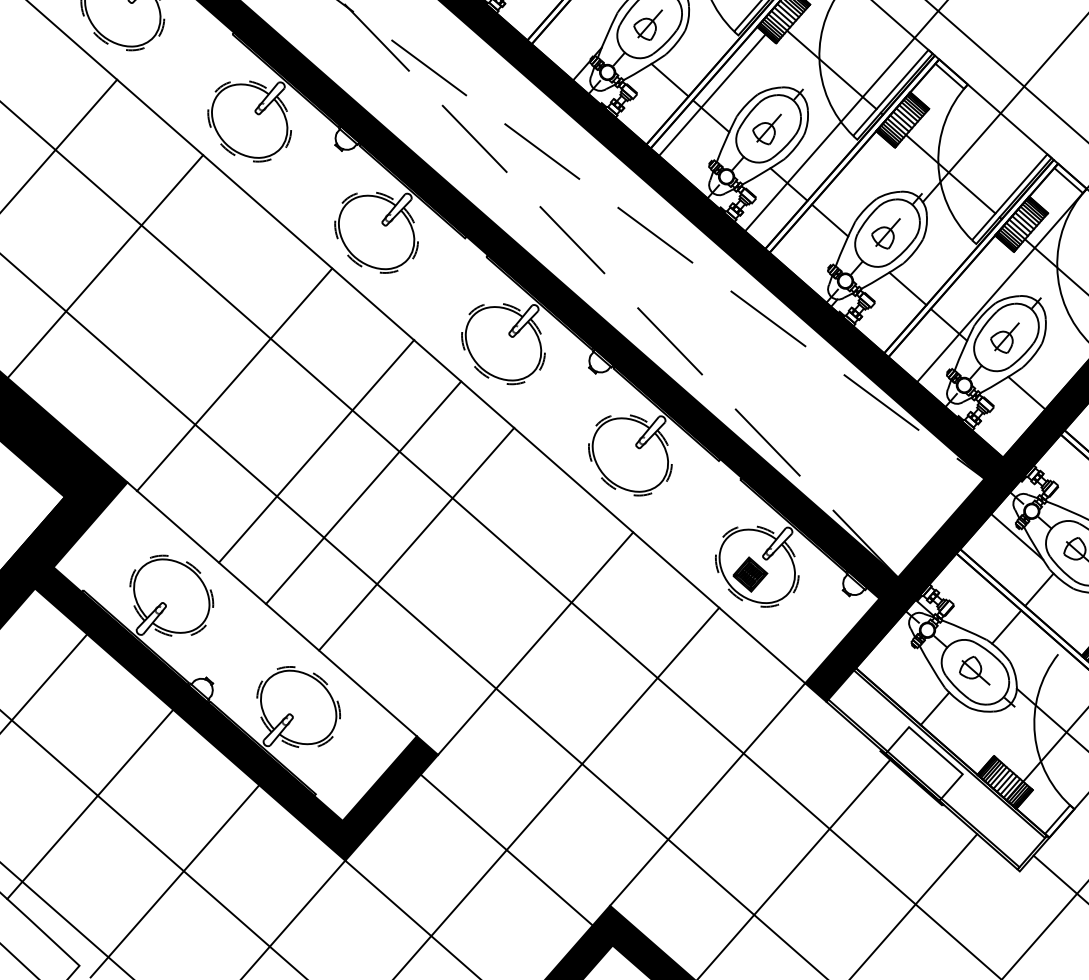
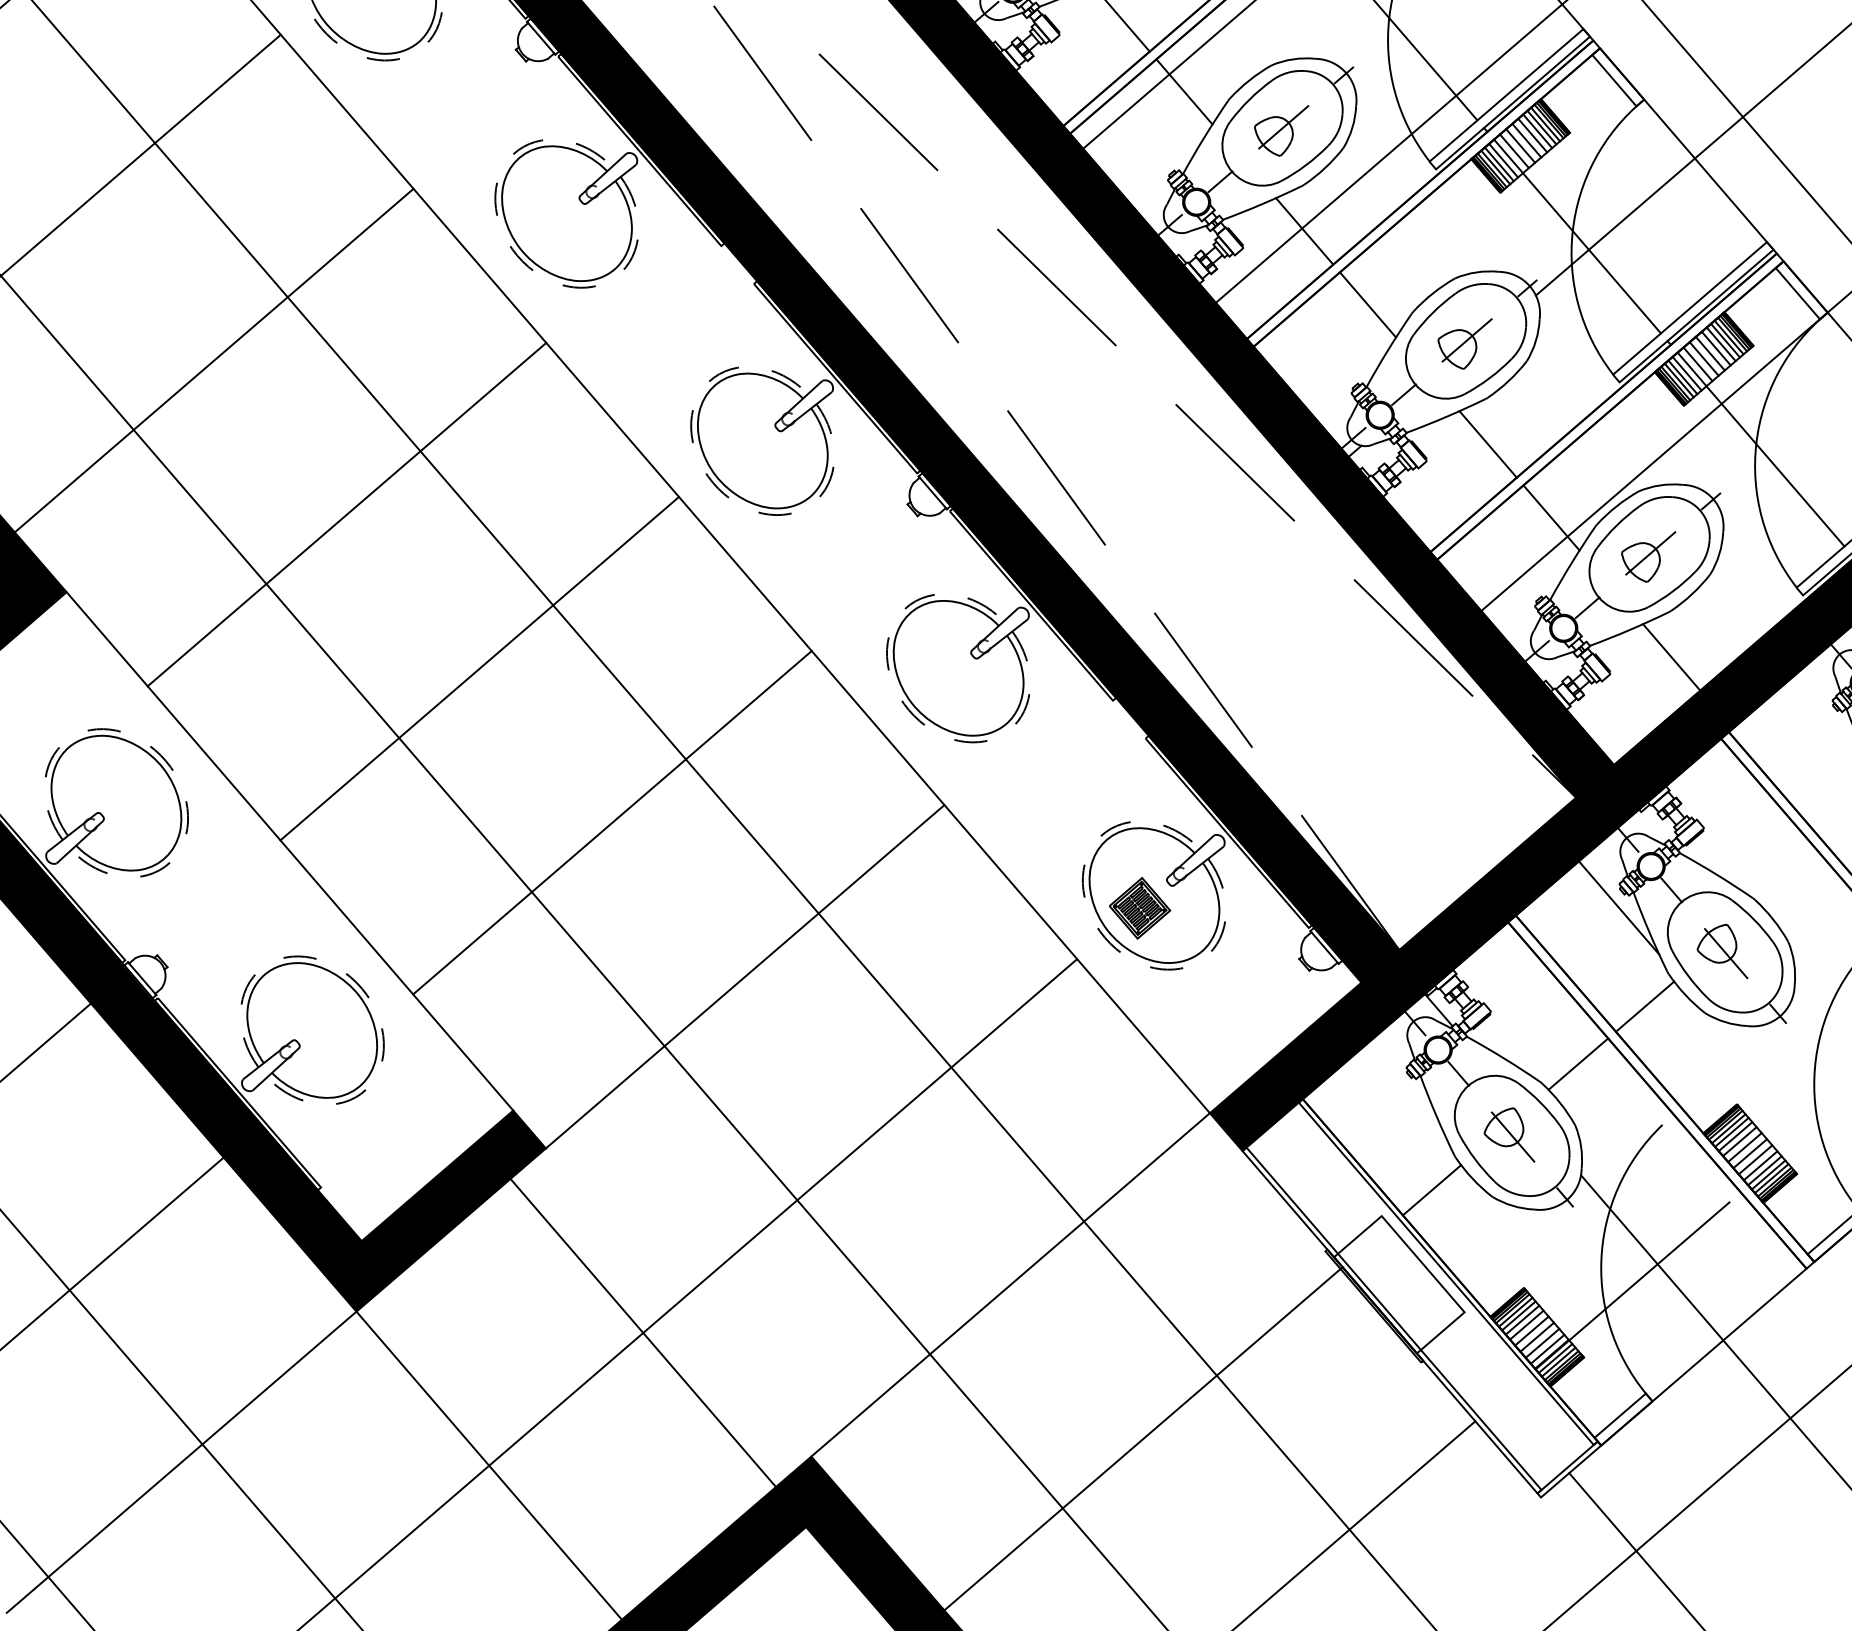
line: (234, 379) -> (214, 359), moved
line: (316, 451) -> (346, 514), moved
line: (416, 538) -> (612, 821), moved

